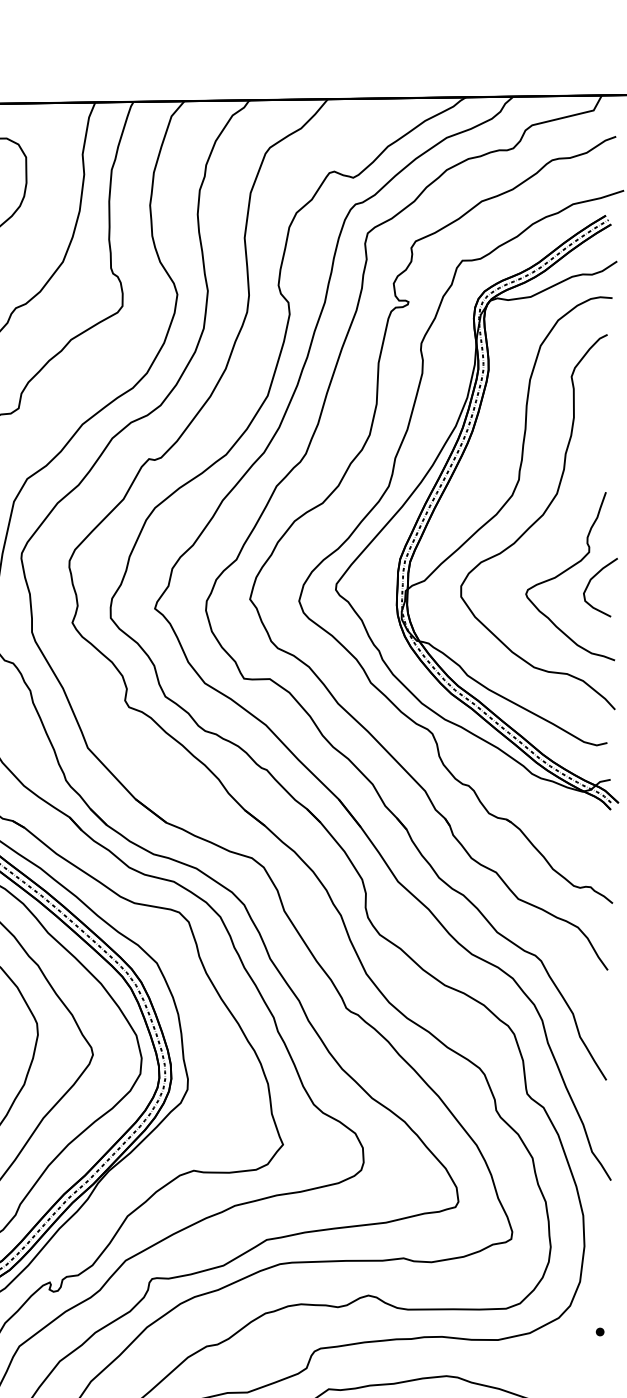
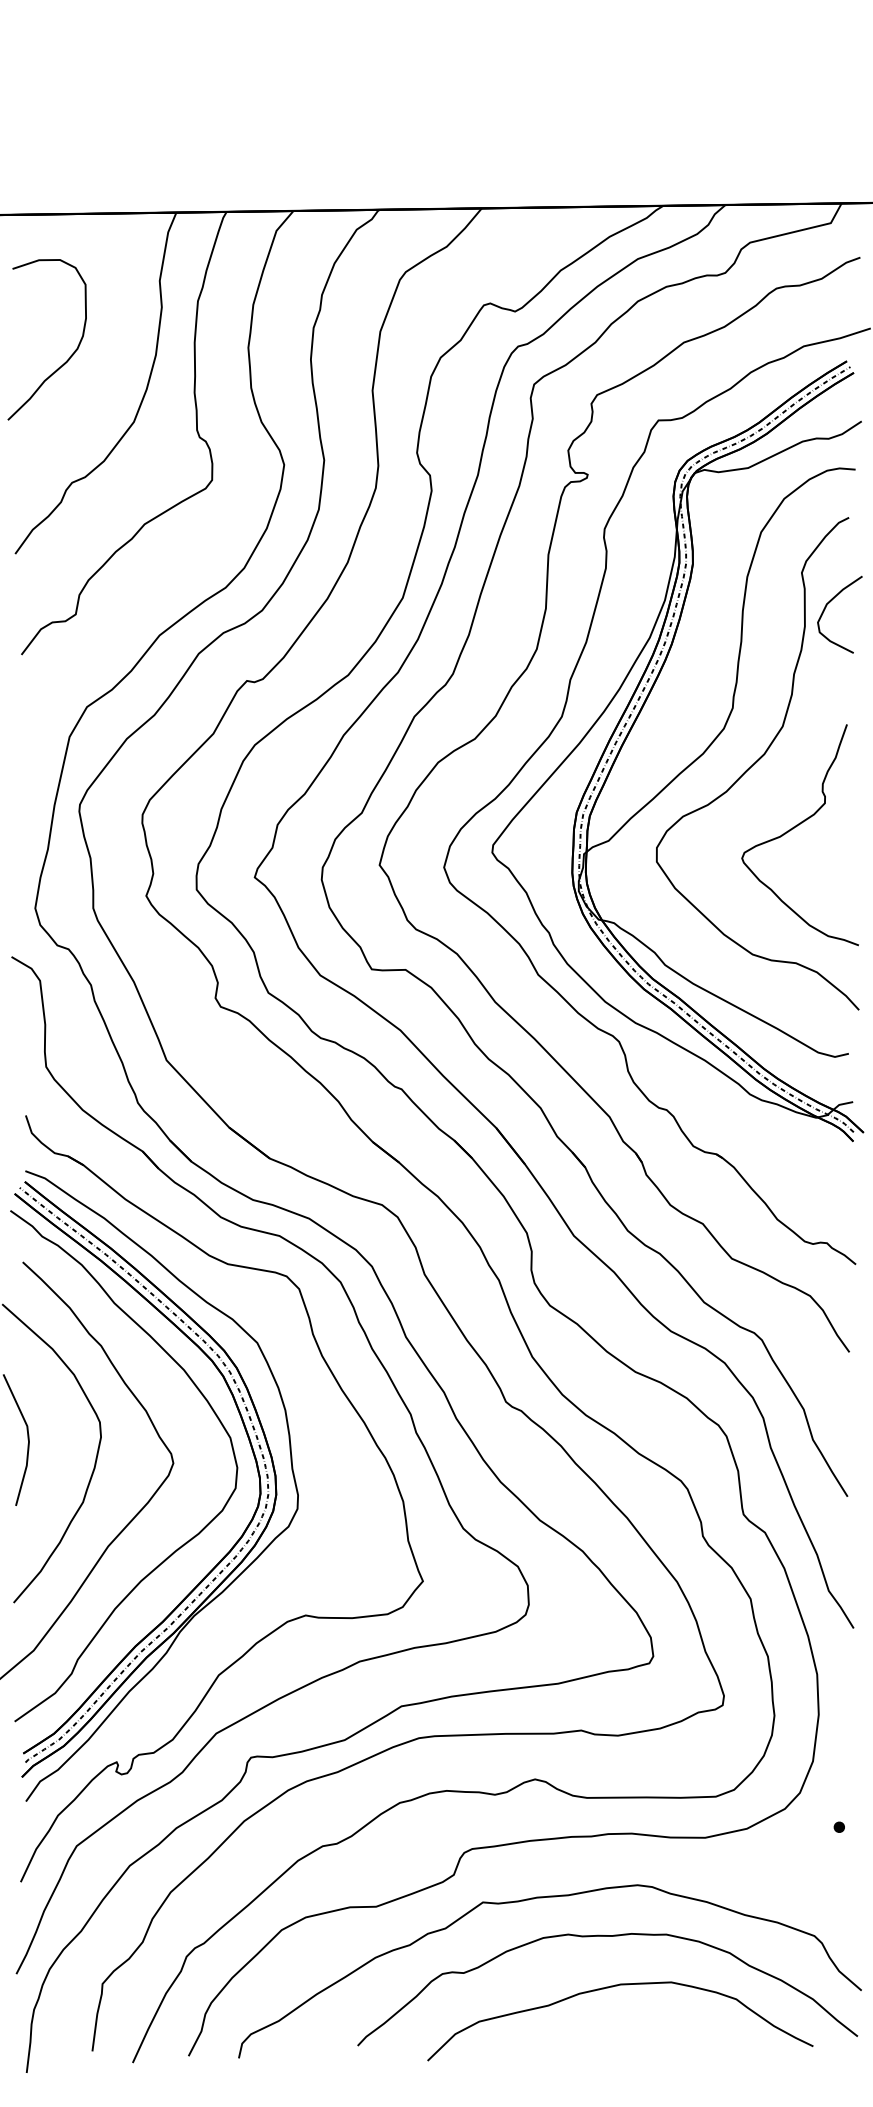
curve: (590, 582) -> (826, 607), moved

